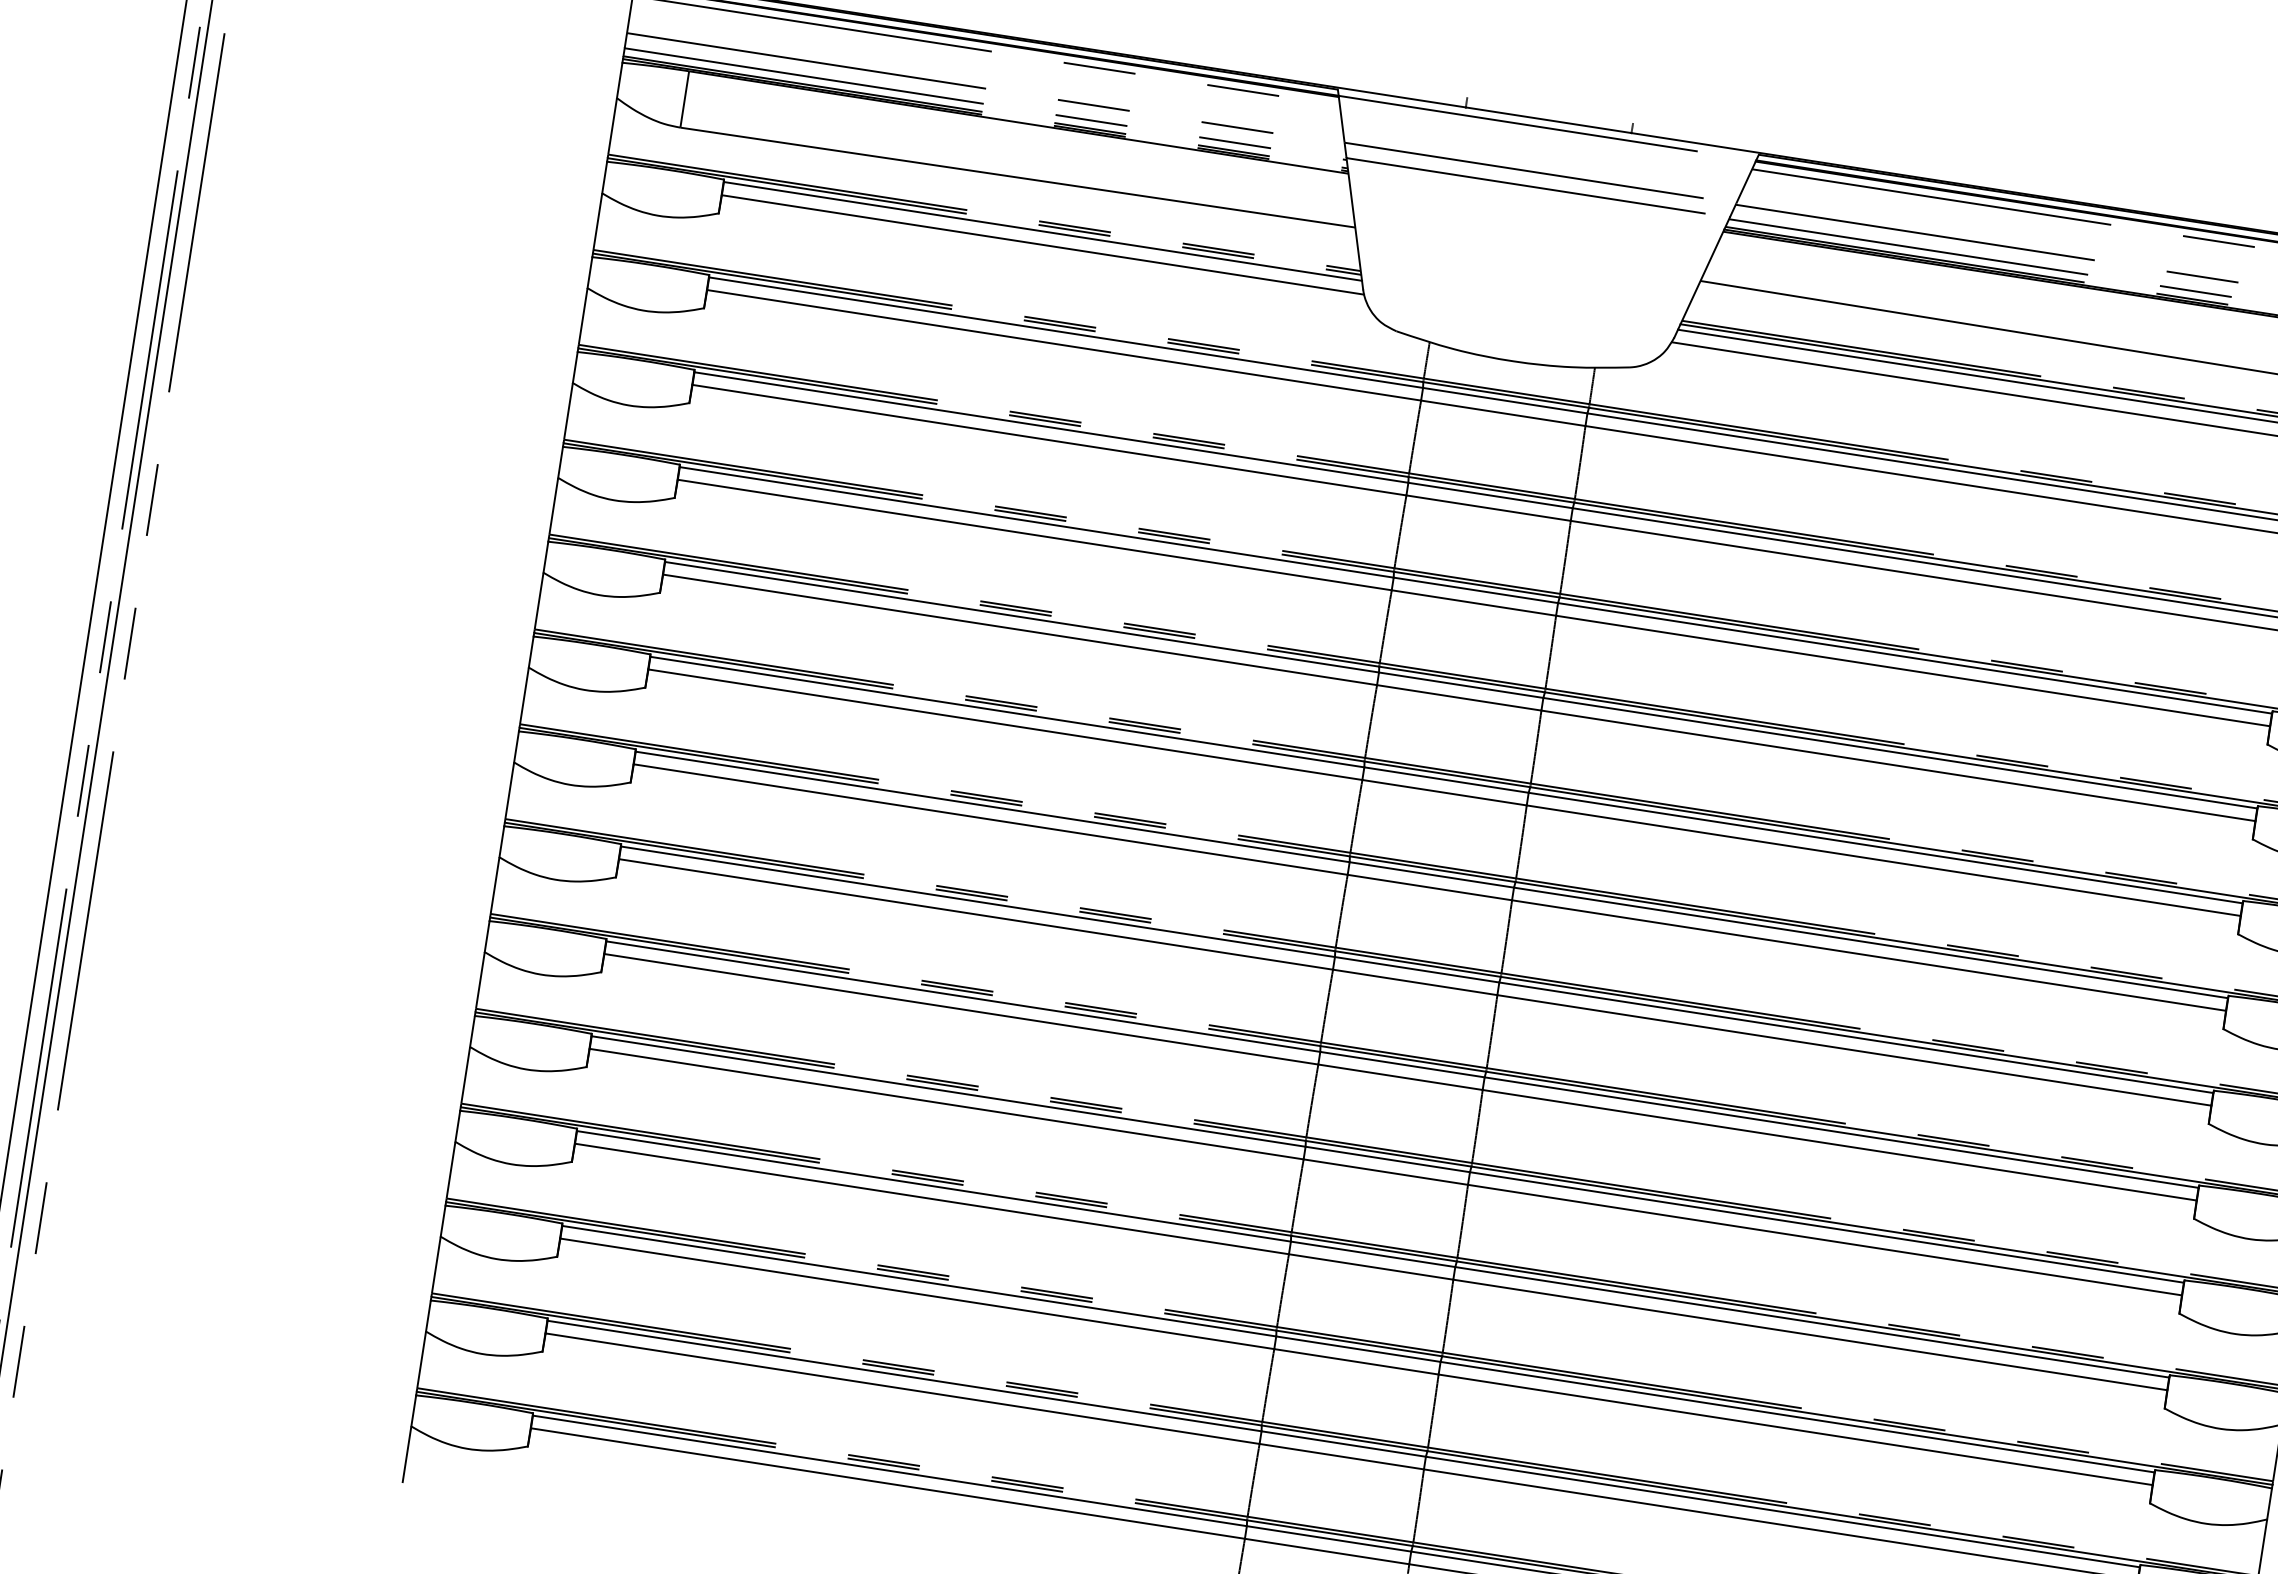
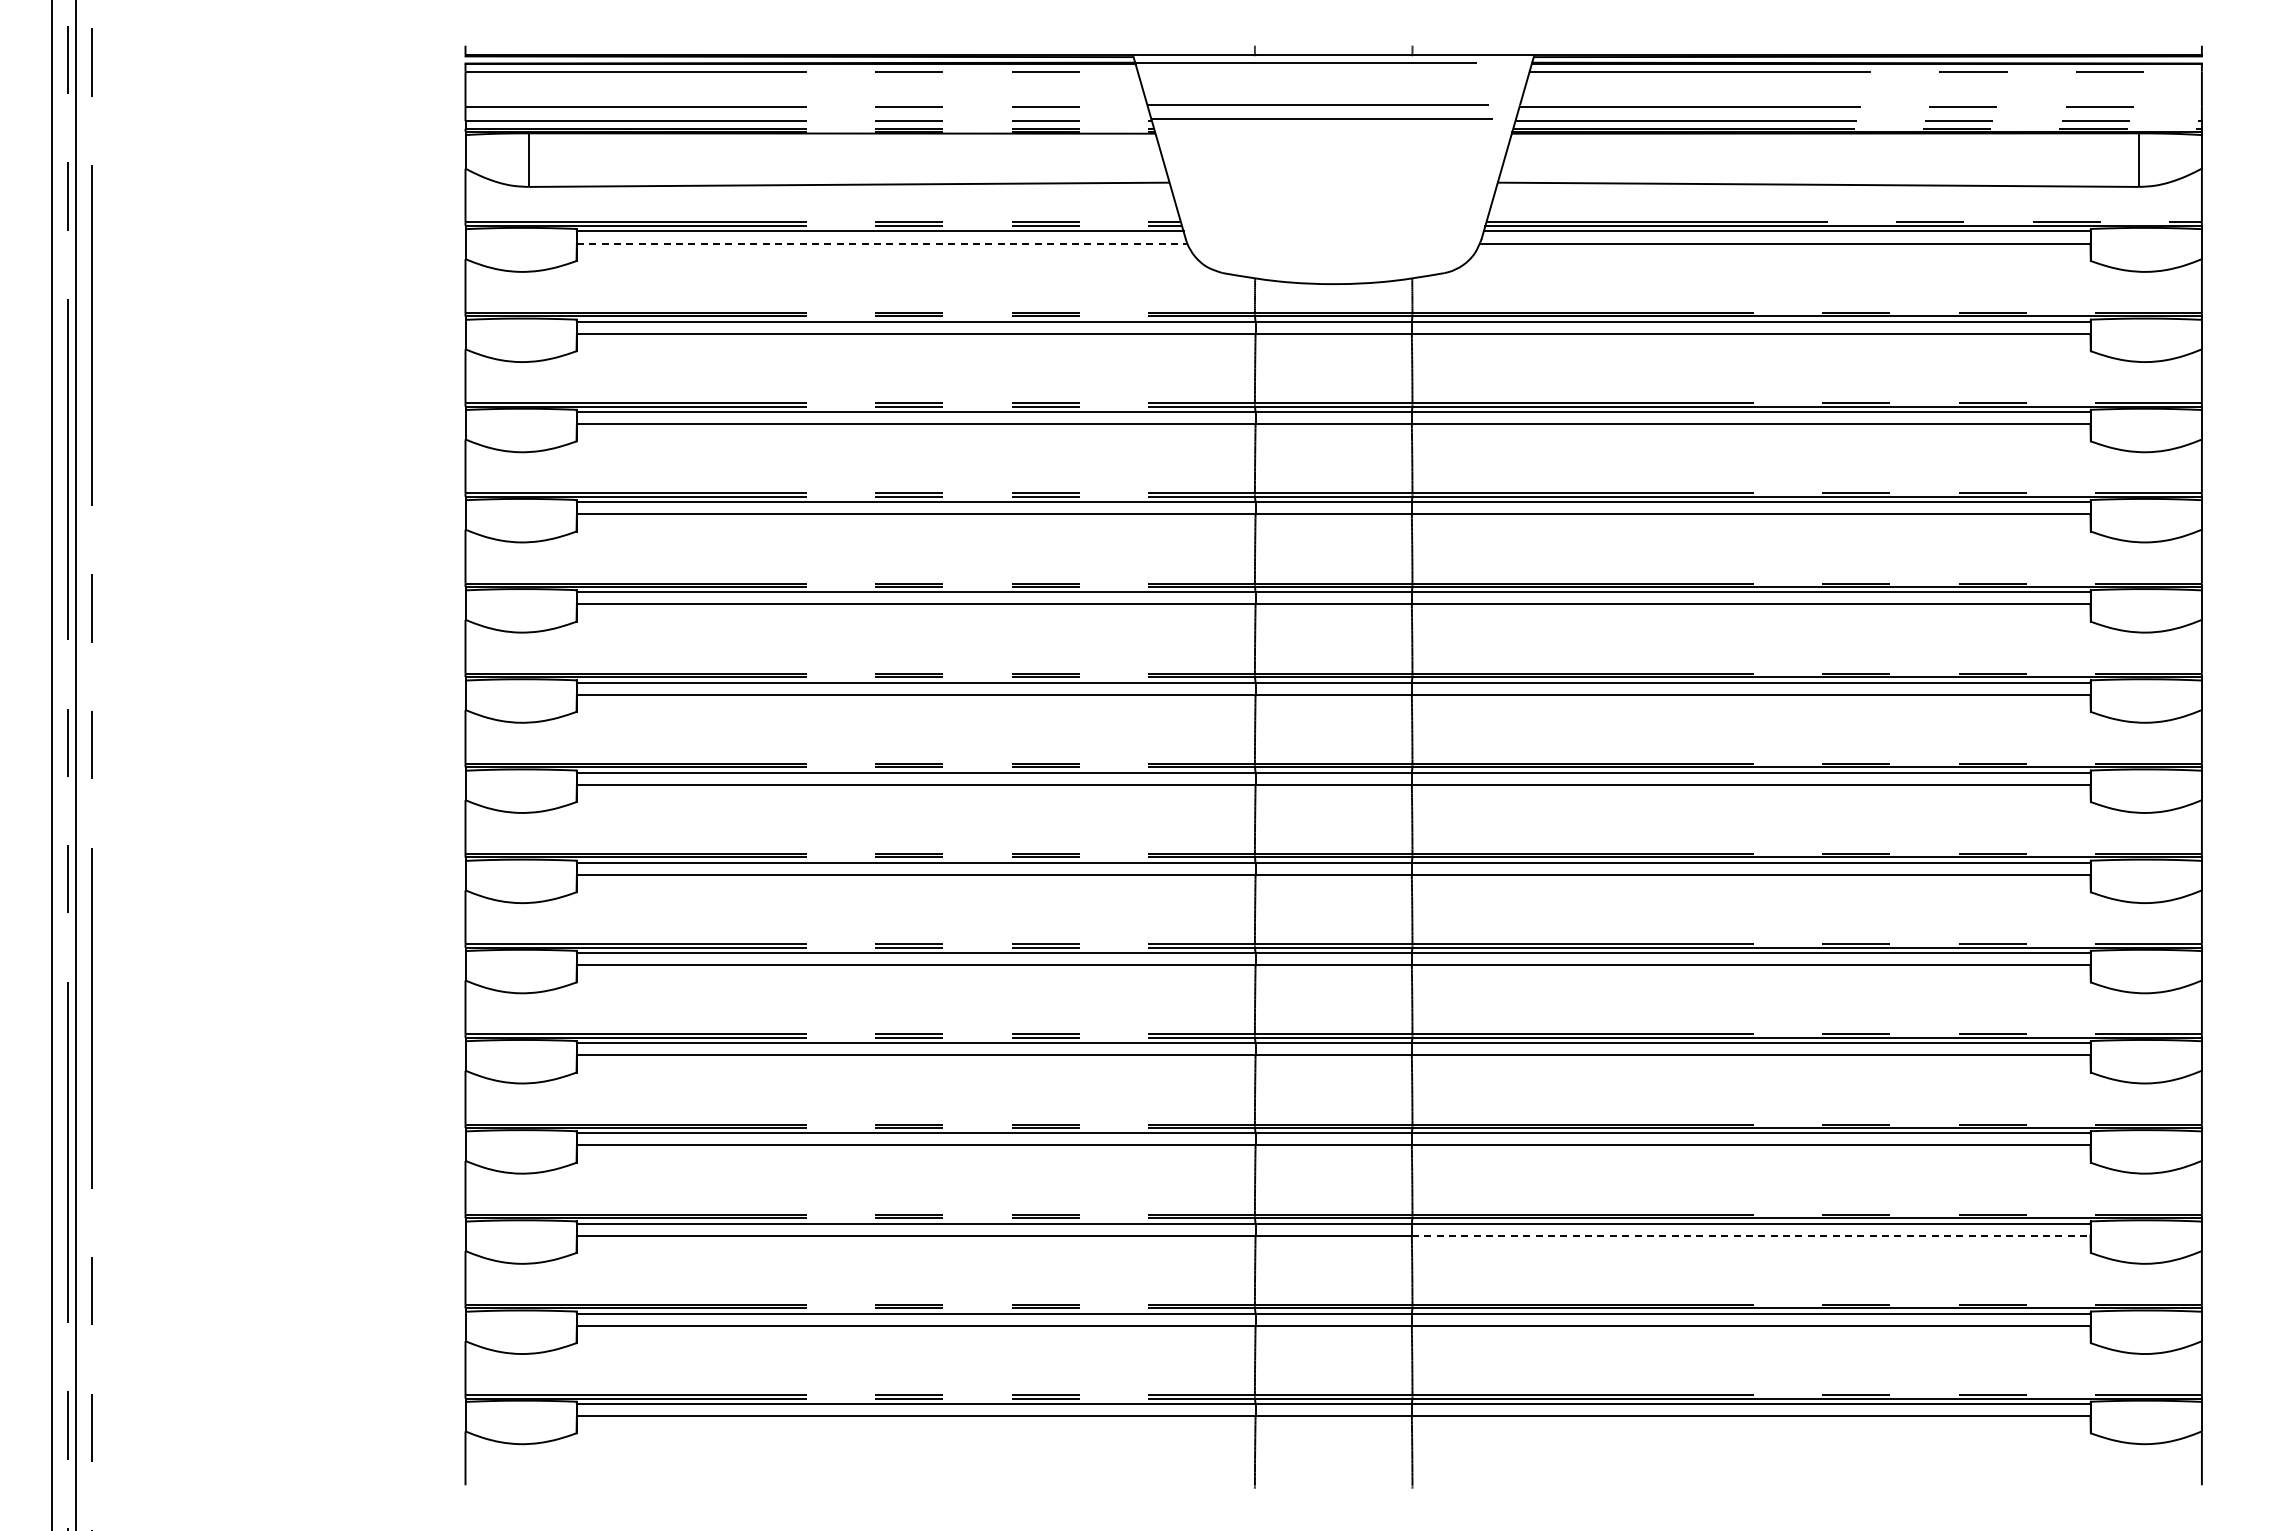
line: (1043, 244) -> (882, 243), solid -> dashed
line: (1795, 1429) -> (1751, 1235), solid -> dashed

